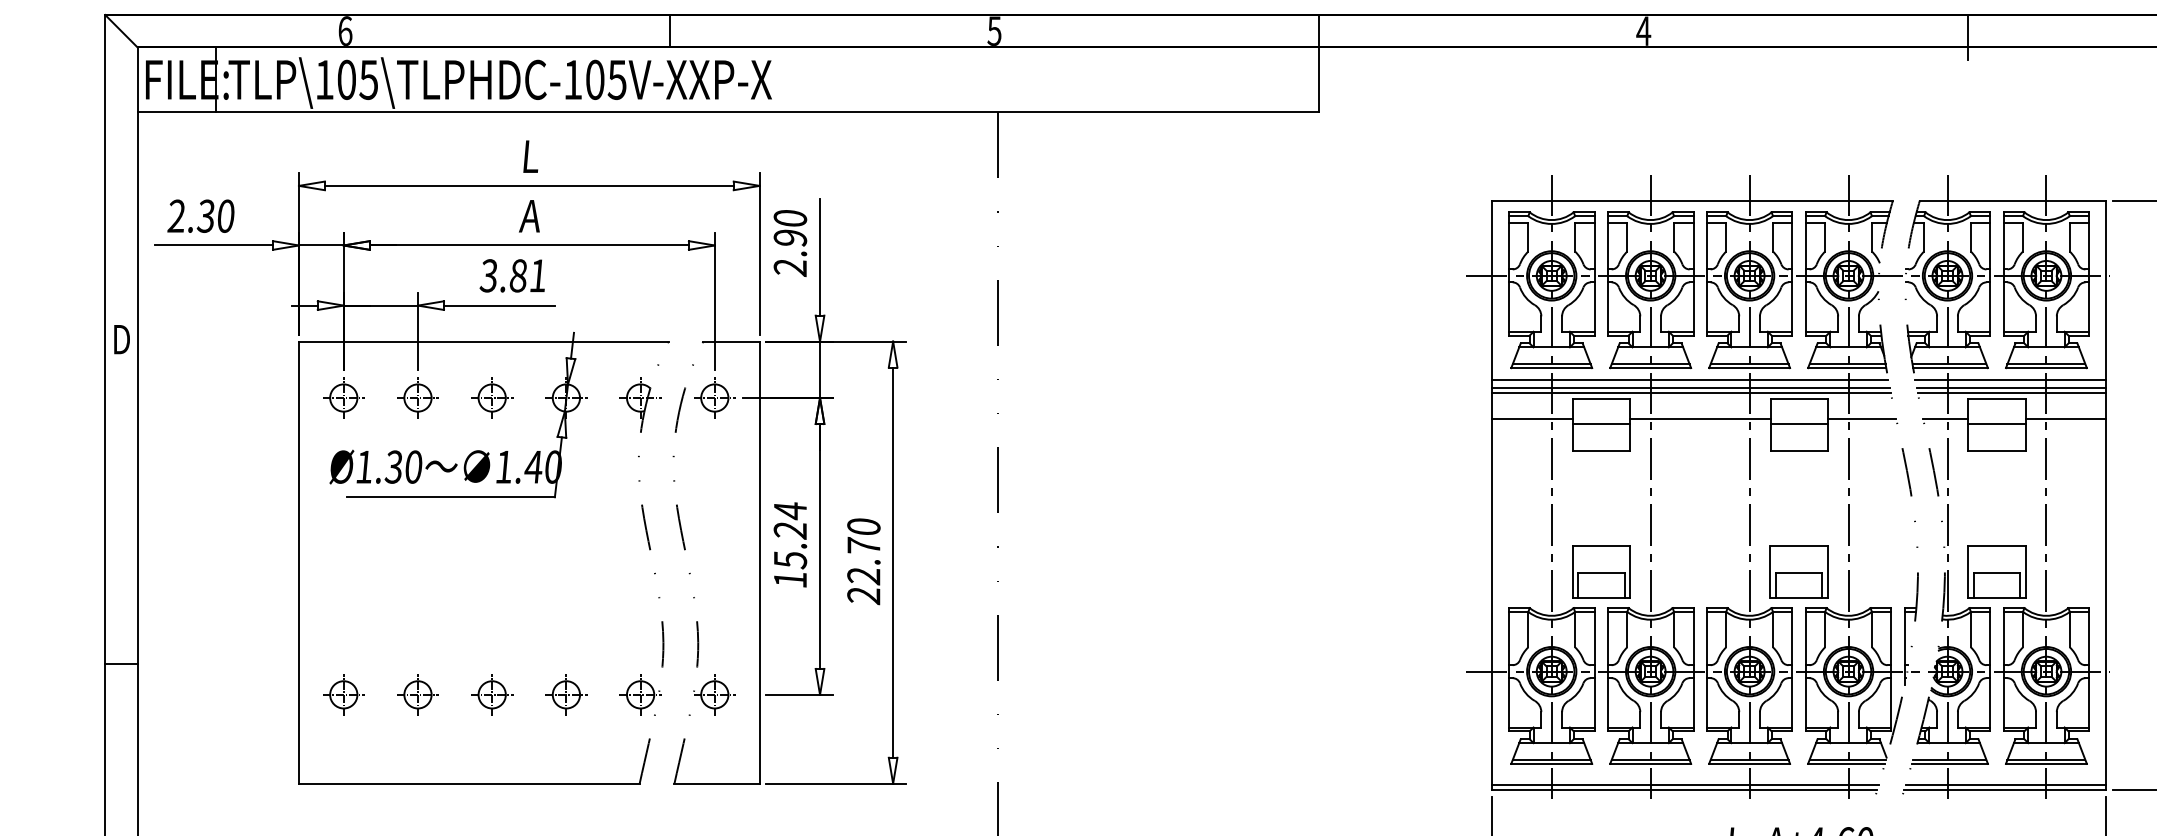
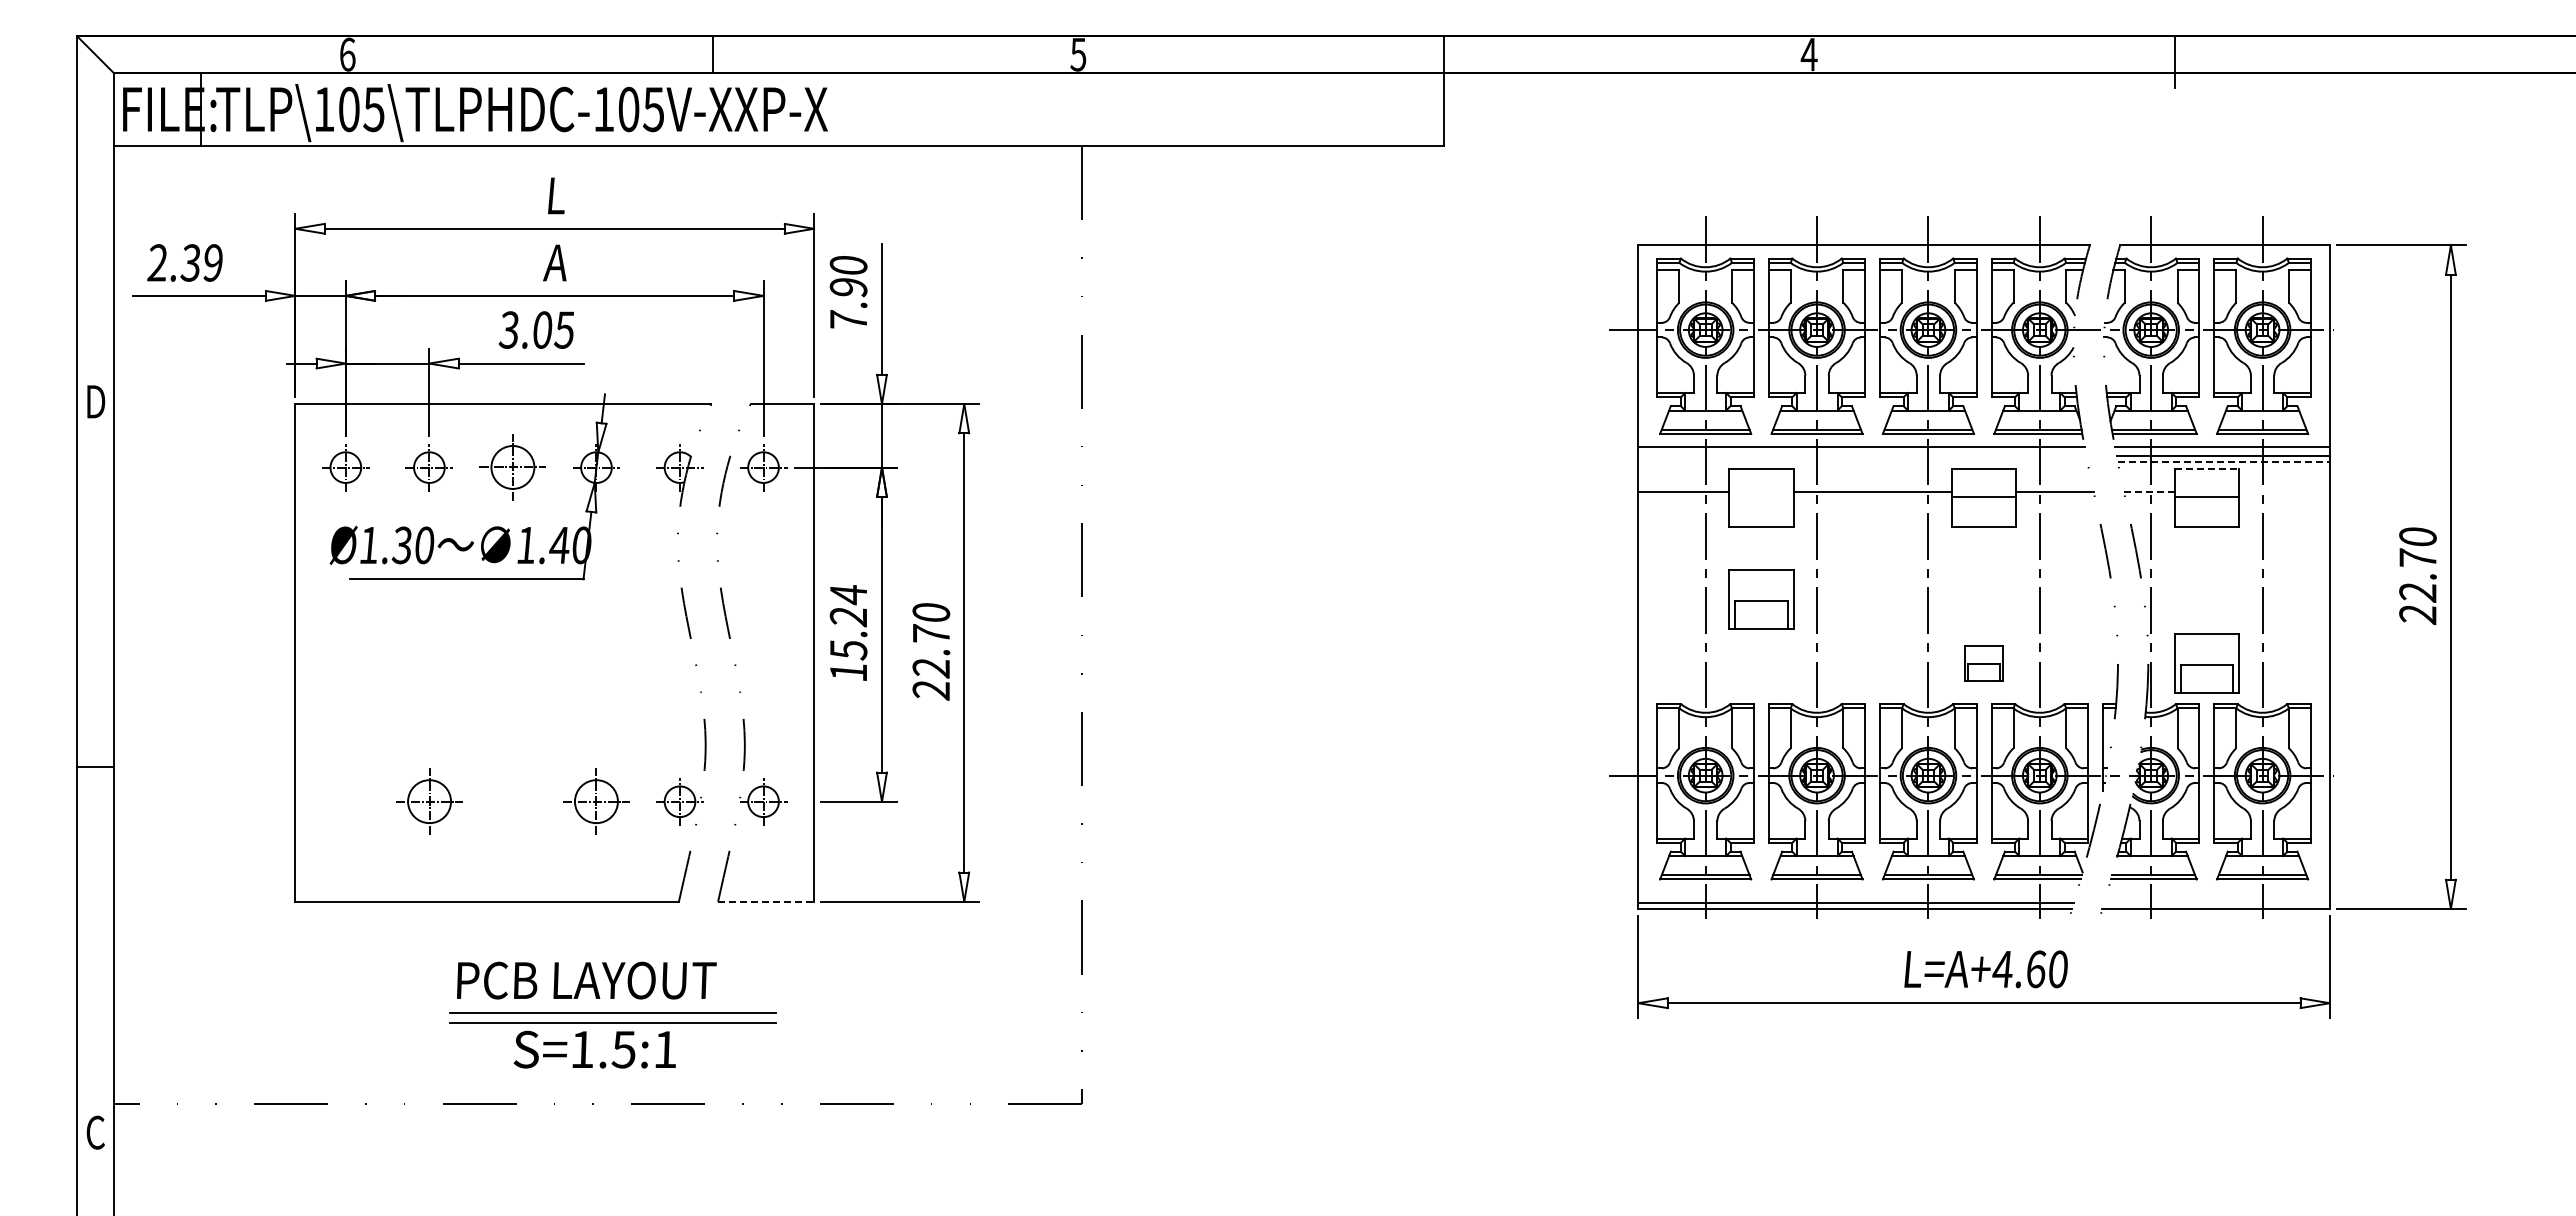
text: (225, 215) -> (212, 262), 2.30 -> 2.39
text: (789, 267) -> (847, 320), 2.90 -> 7.90
text: (527, 275) -> (552, 329), 3.81 -> 3.05
line: (1691, 387) -> (1862, 455), removed
line: (1691, 393) -> (1862, 462), removed
line: (2011, 393) -> (2223, 462), solid -> dashed
part: (491, 397) -> (512, 467), size x1.4
line: (1997, 399) -> (2207, 469), solid -> dashed
line: (1945, 419) -> (2149, 491), solid -> dashed
line: (2065, 419) -> (2284, 491), removed
line: (1601, 423) -> (1761, 496), removed
part: (1601, 572) -> (1761, 599), moved
part: (1798, 572) -> (1983, 663), size x0.6
part: (343, 694) -> (345, 801), removed
part: (417, 694) -> (428, 801), size x1.4
part: (491, 694) -> (512, 801), removed
part: (566, 694) -> (596, 801), size x1.4
line: (717, 783) -> (766, 901), solid -> dashed
line: (2005, 785) -> (2216, 903), removed

